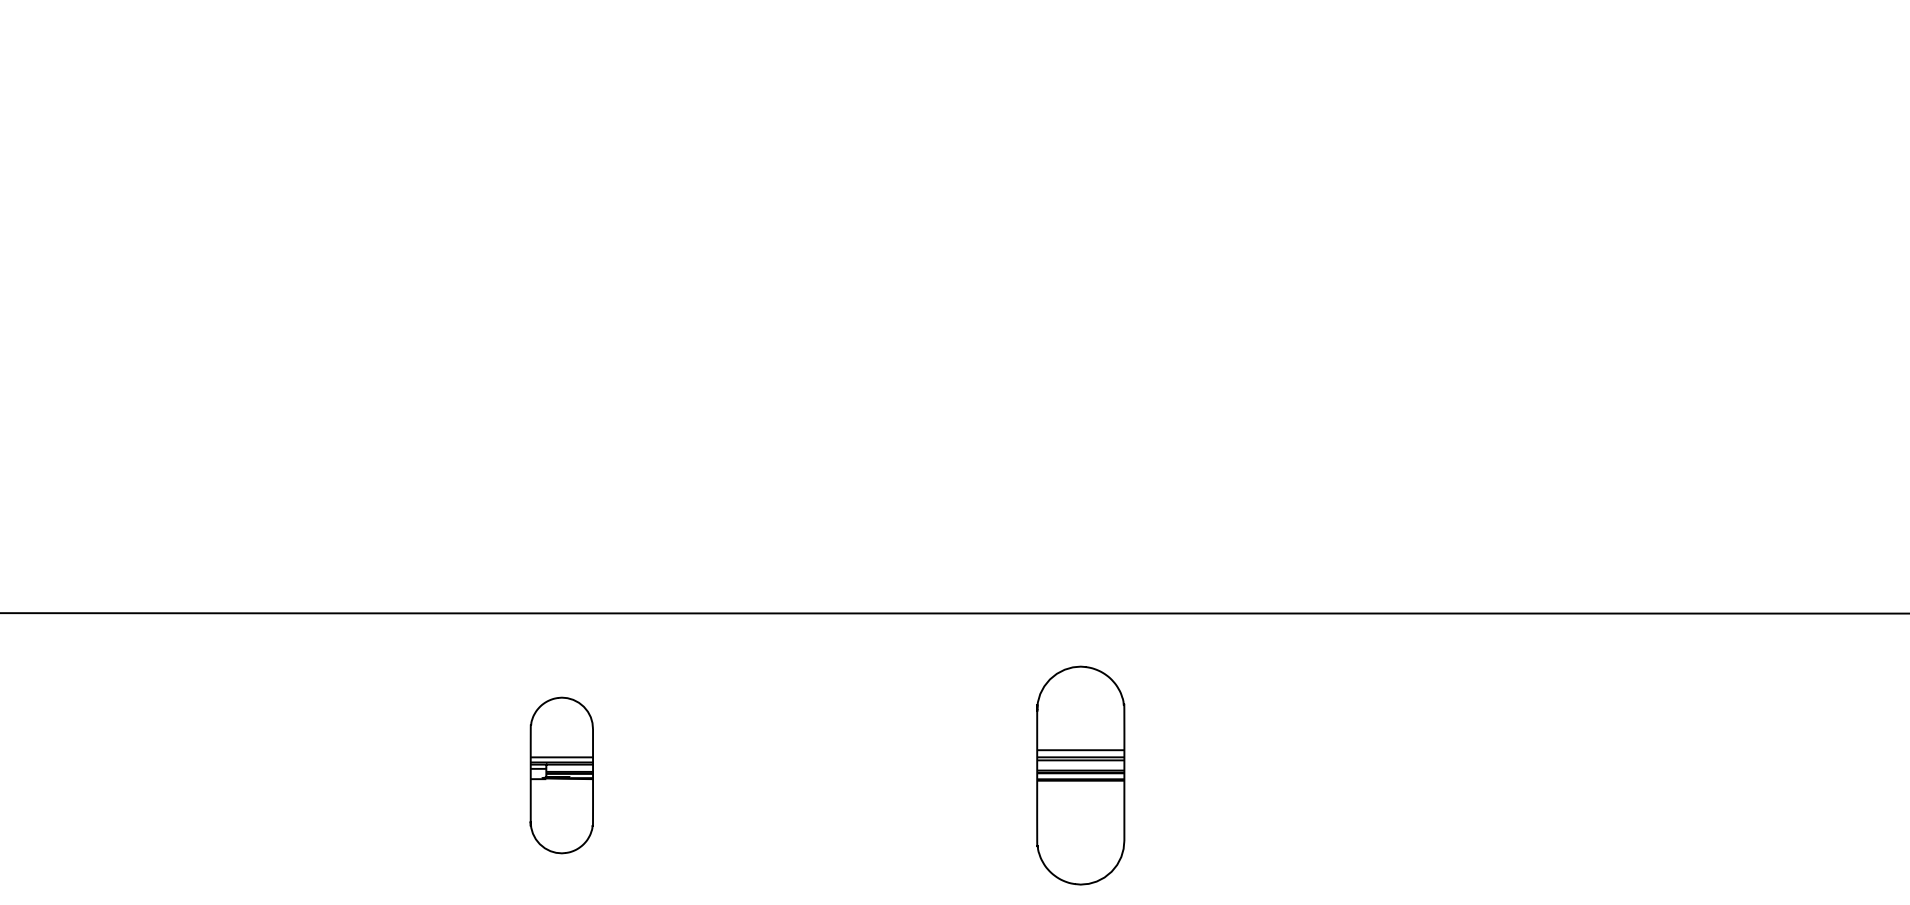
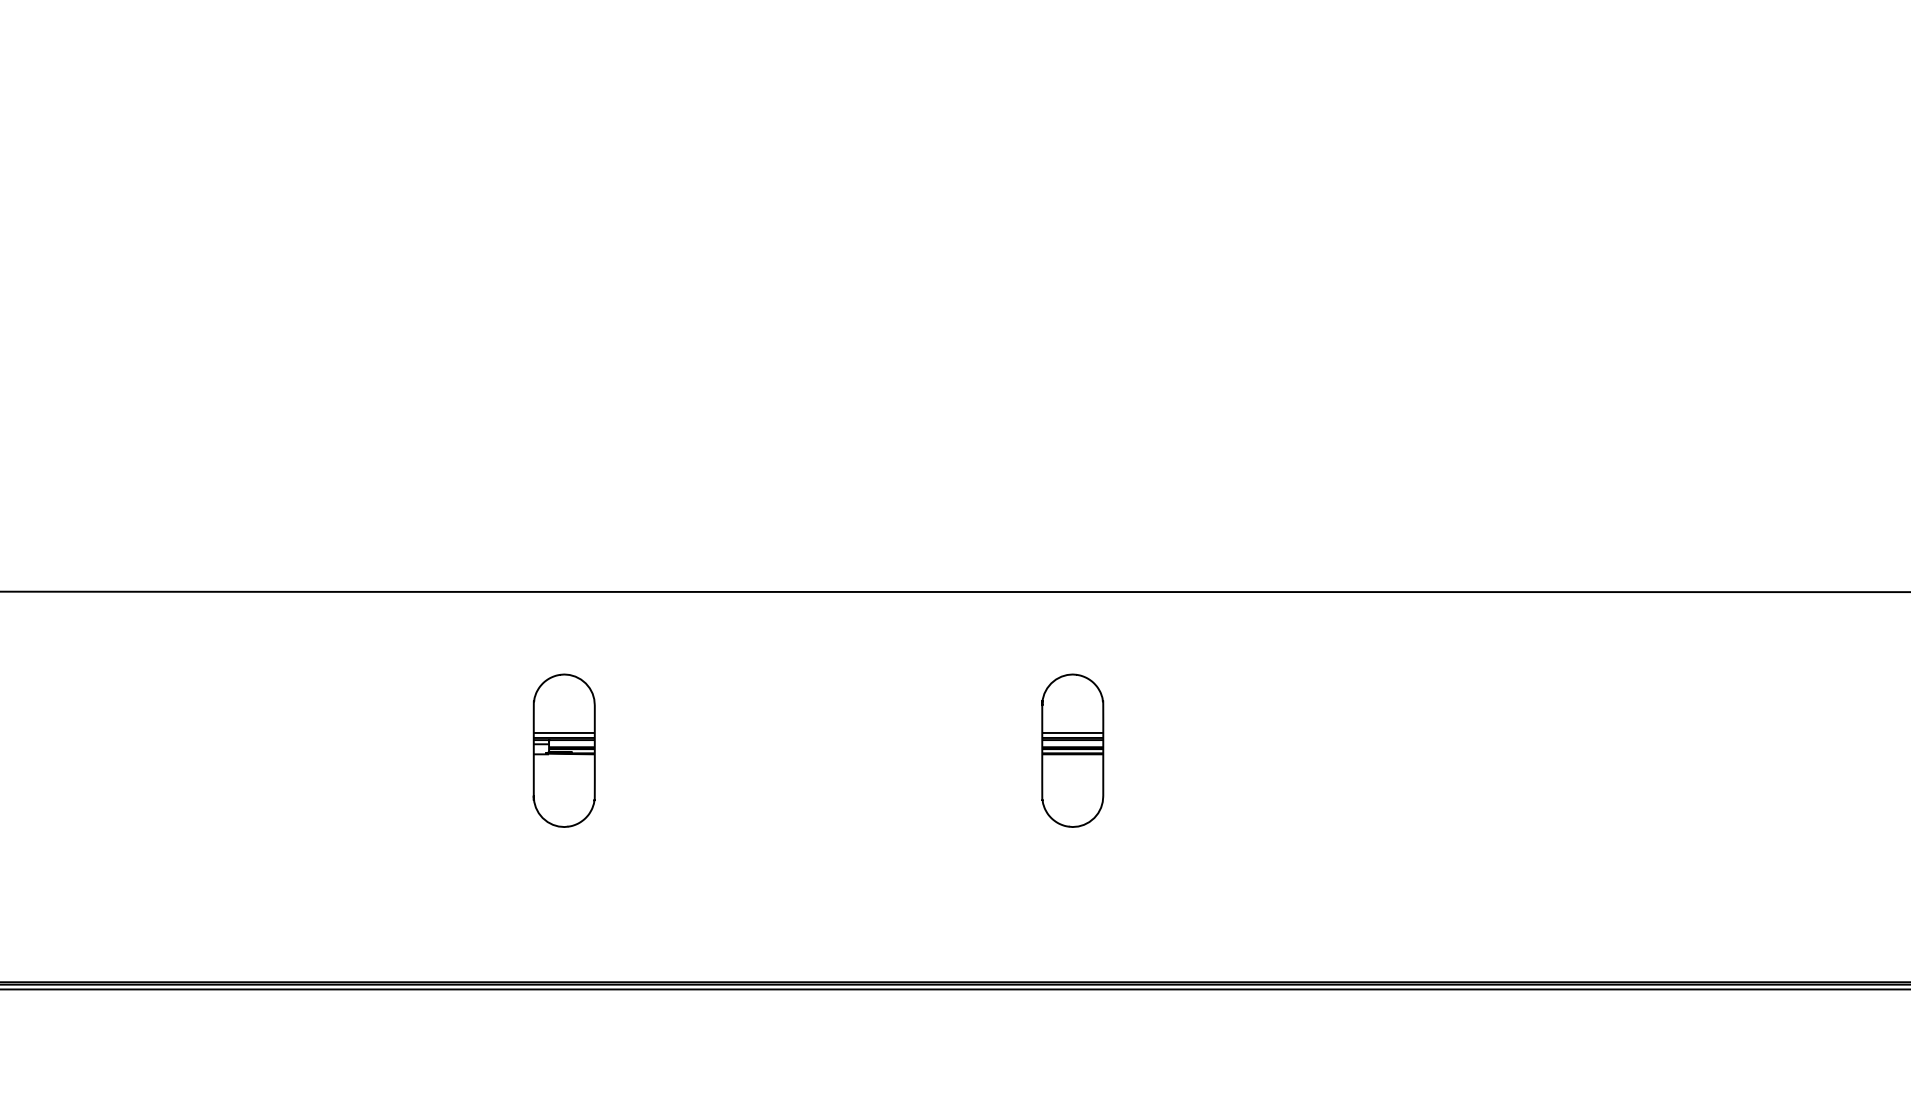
part: (1080, 775) -> (1072, 750), size x0.71

